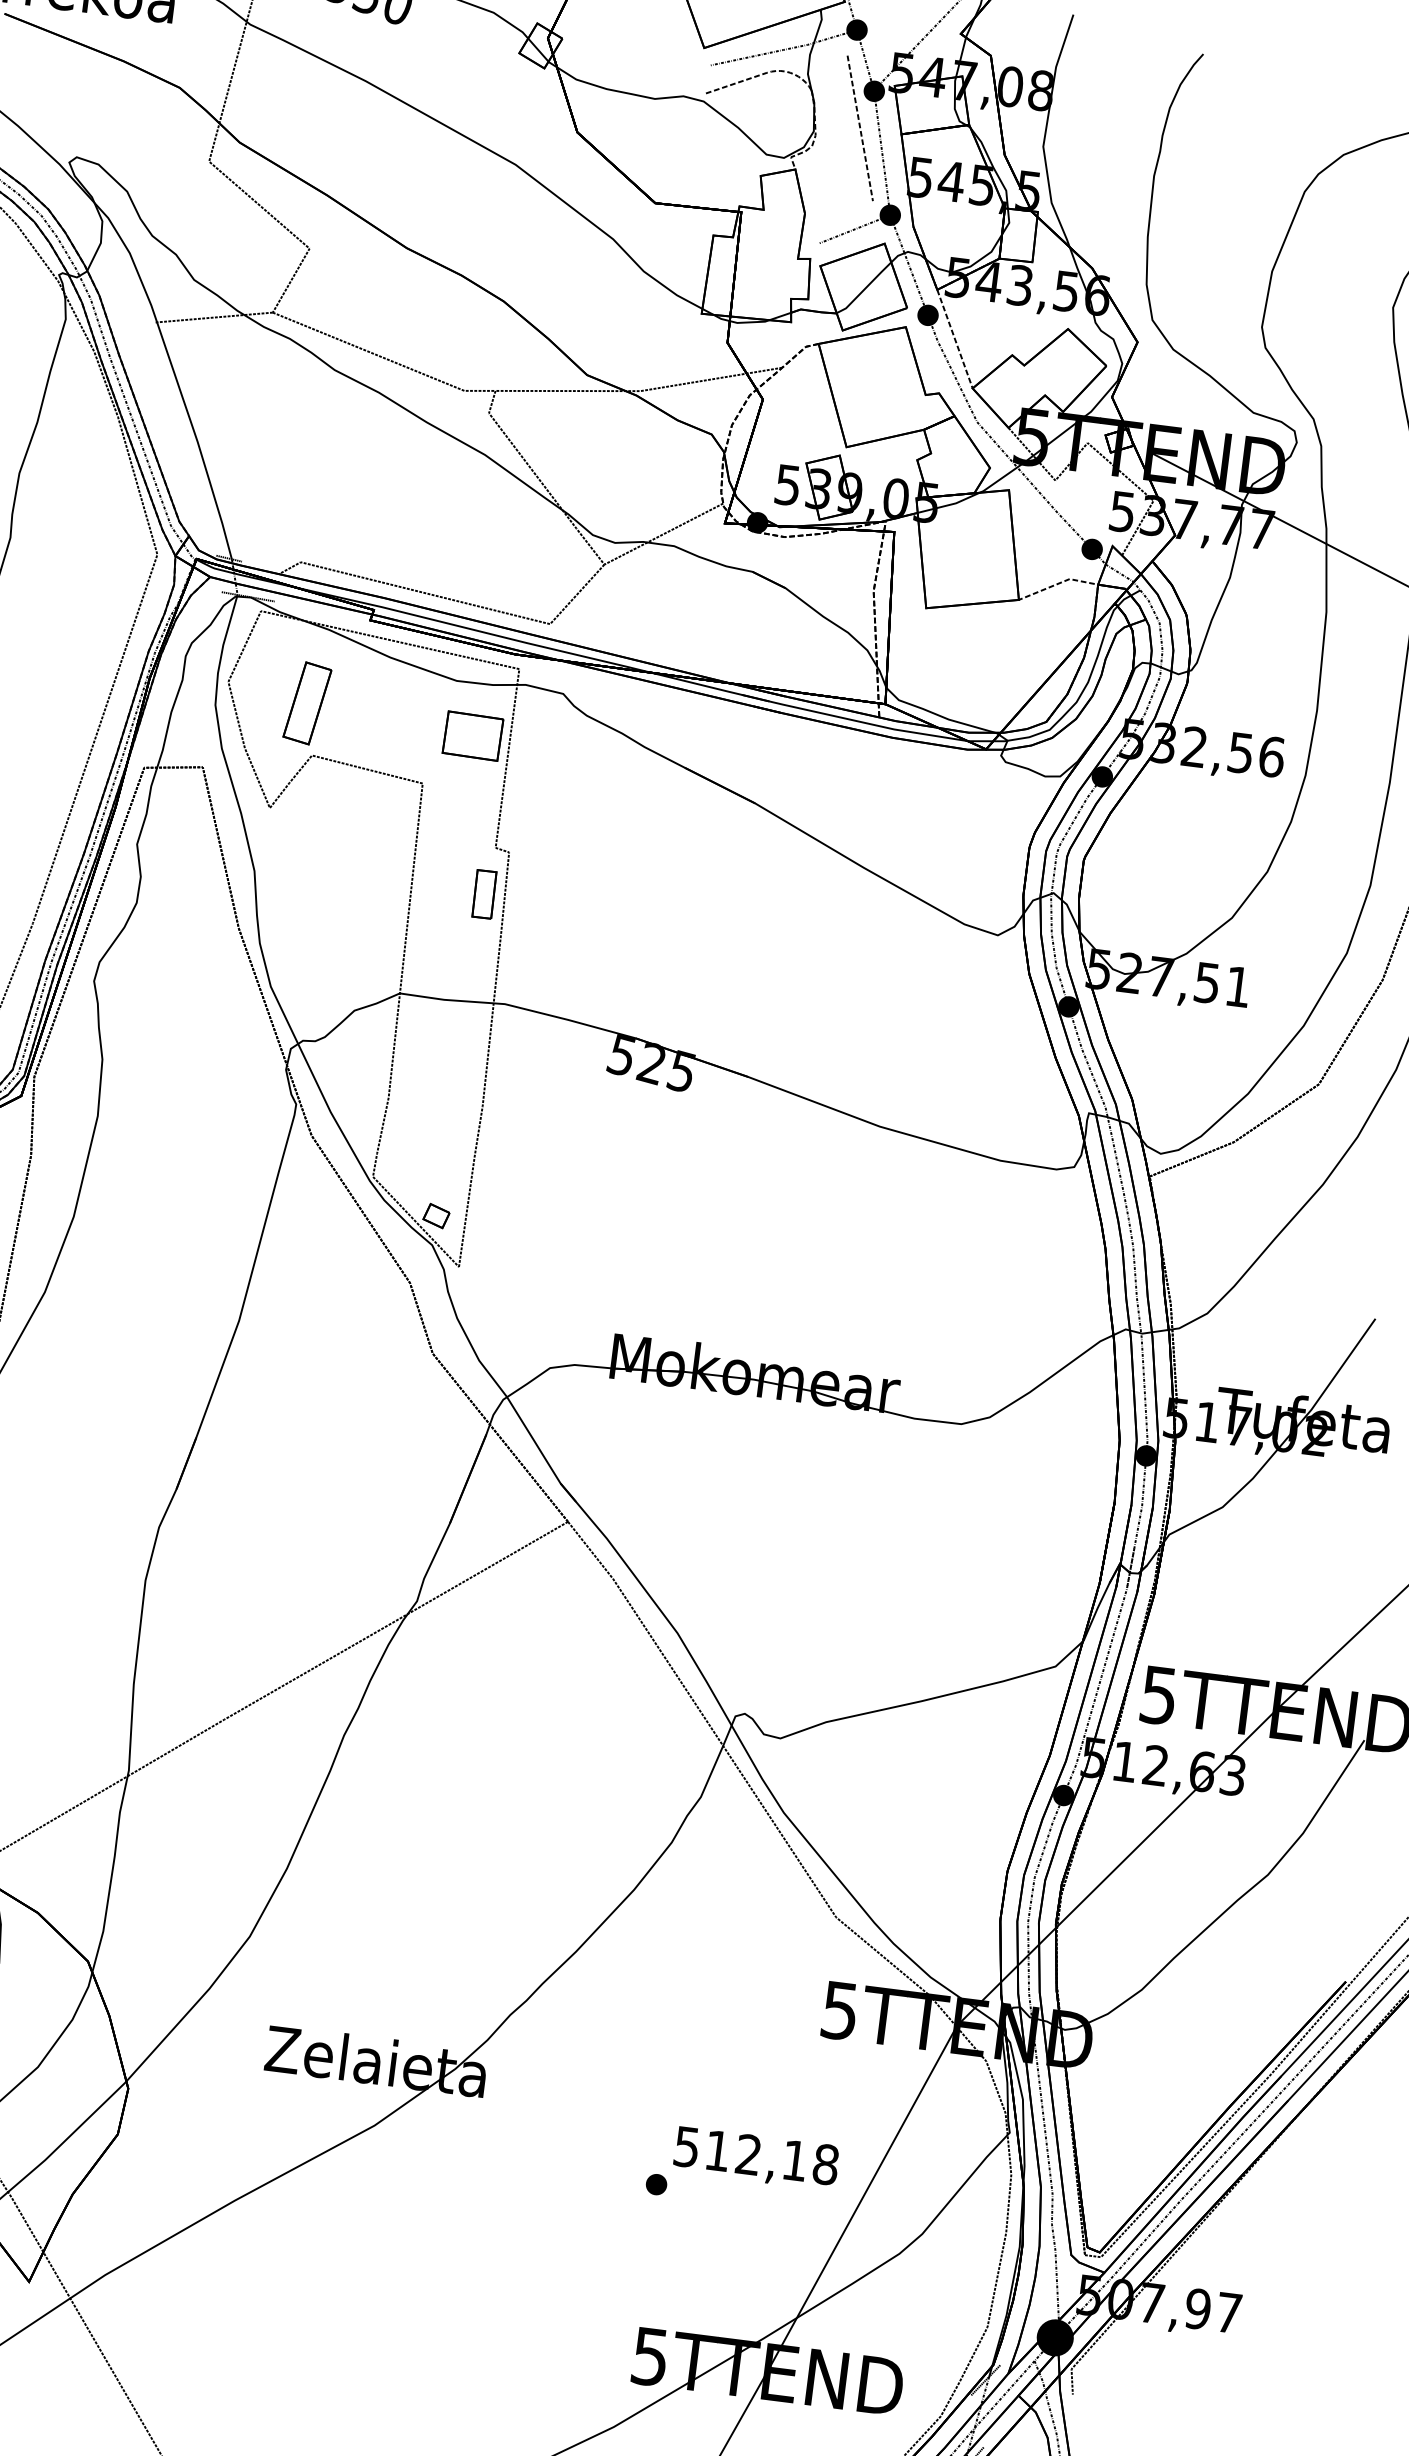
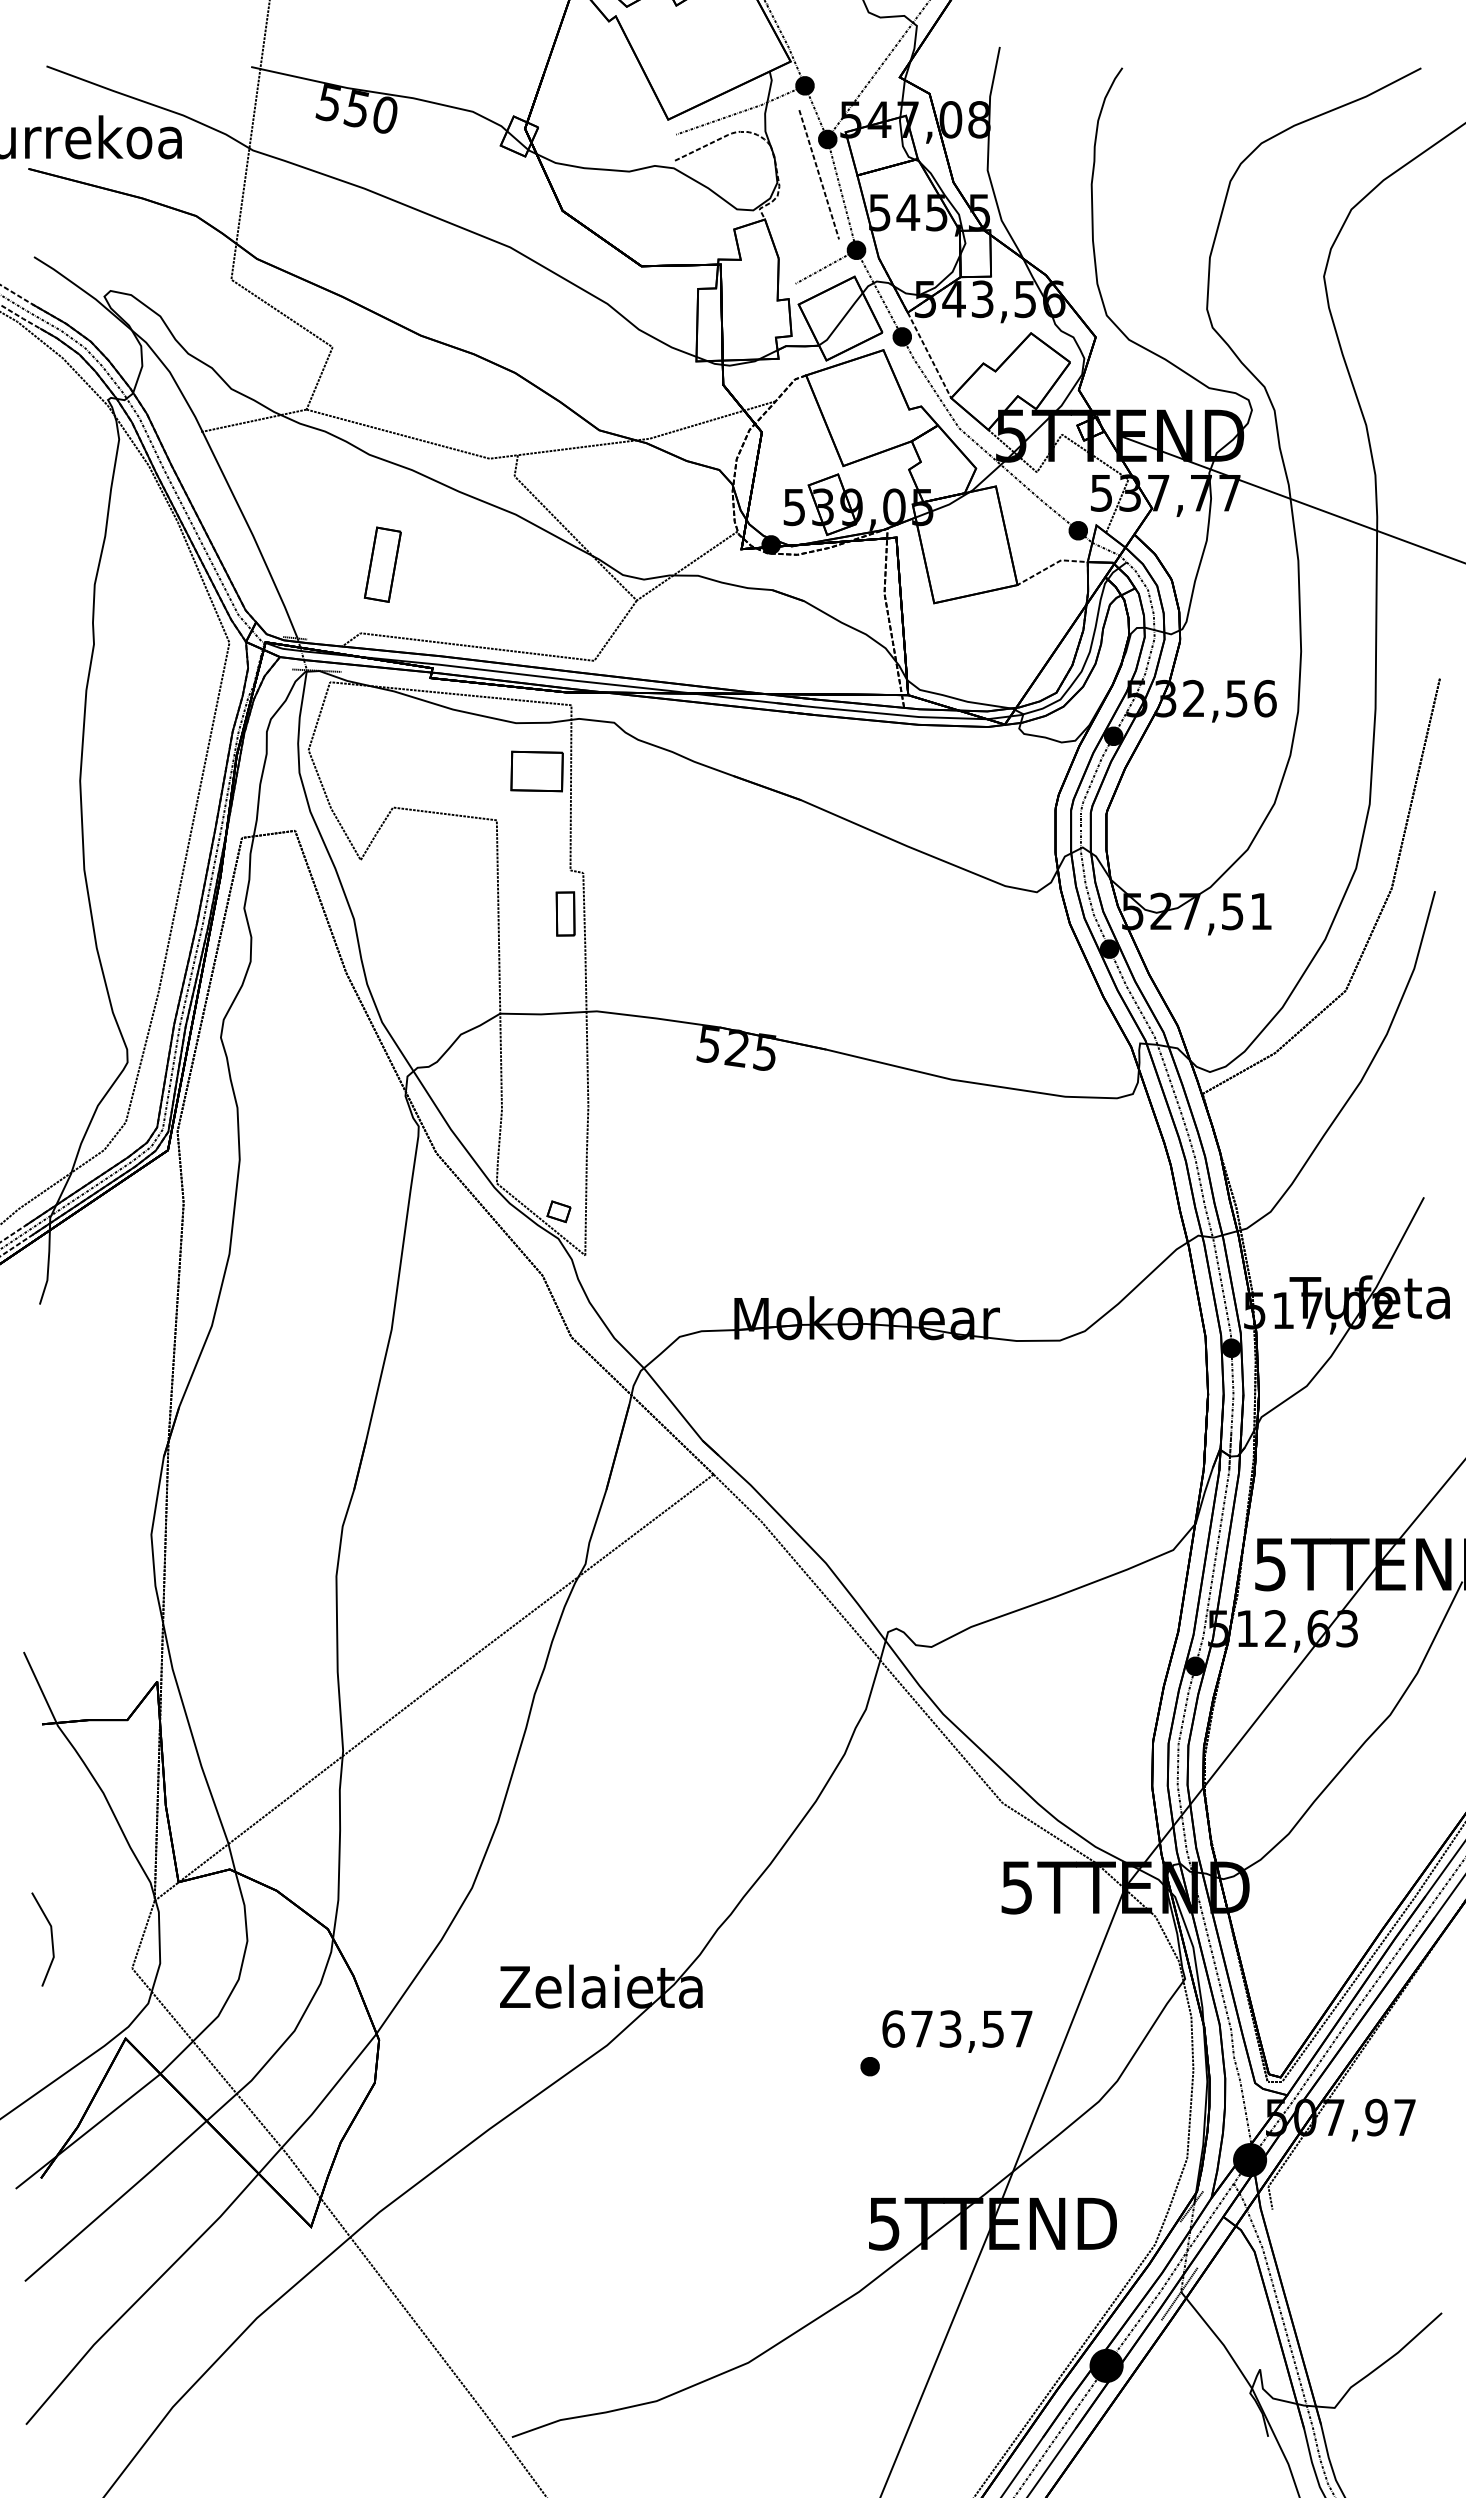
part: (307, 703) -> (382, 564), moved
text: (756, 2155) -> (957, 2028), 512,18 -> 673,57

